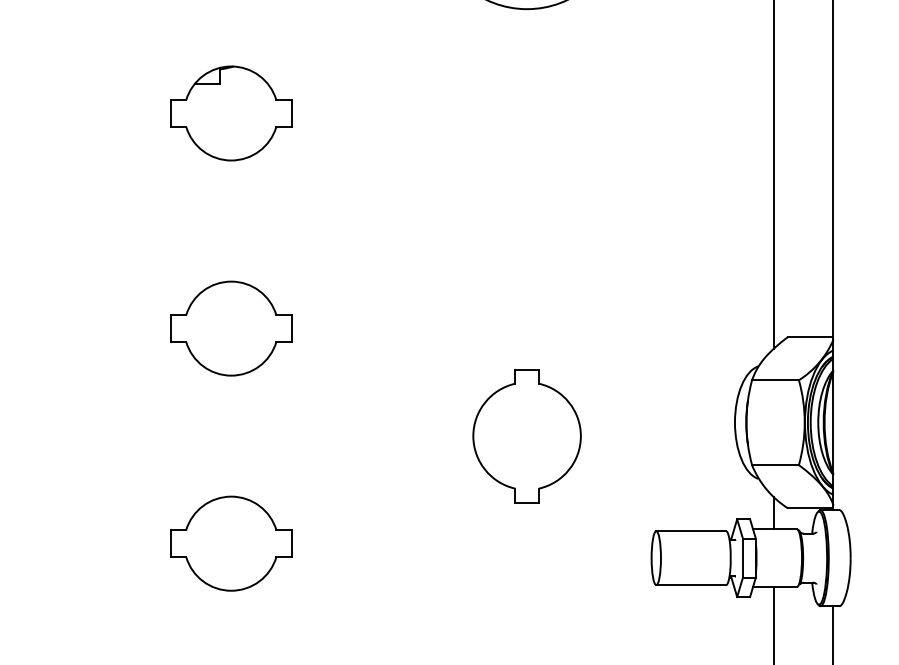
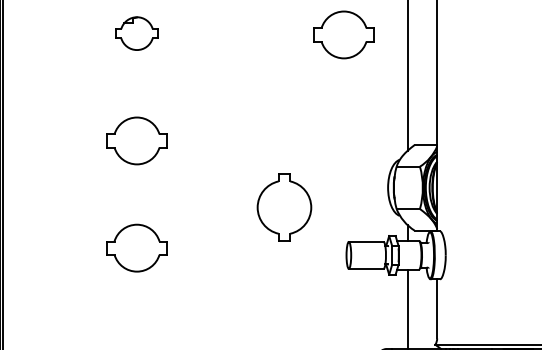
part: (230, 113) -> (136, 33), size x0.7
part: (645, 115) -> (343, 34), added
part: (527, 436) -> (284, 207), moved

